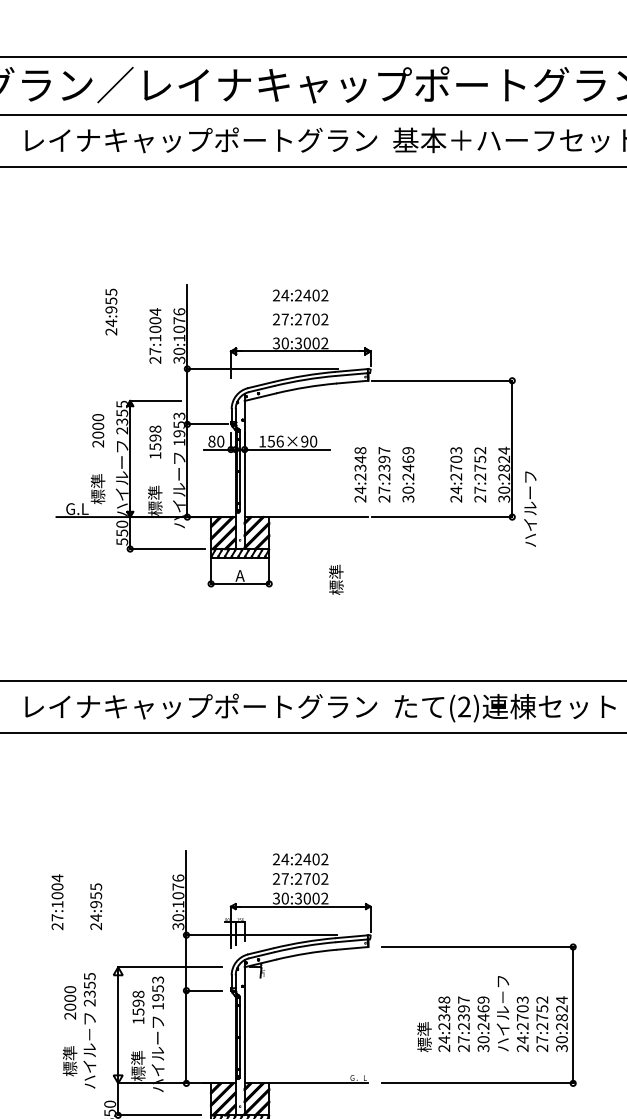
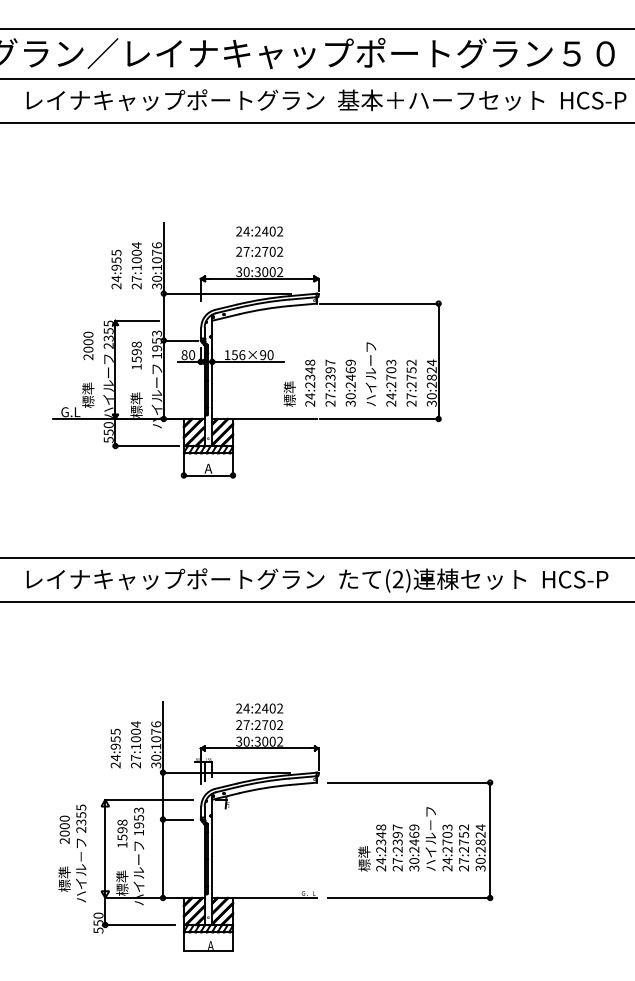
text: (111, 312) -> (116, 269), moved
text: (529, 509) -> (370, 374), moved
text: (335, 579) -> (289, 393), moved
text: (56, 901) -> (135, 744), moved
text: (95, 906) -> (115, 748), moved

